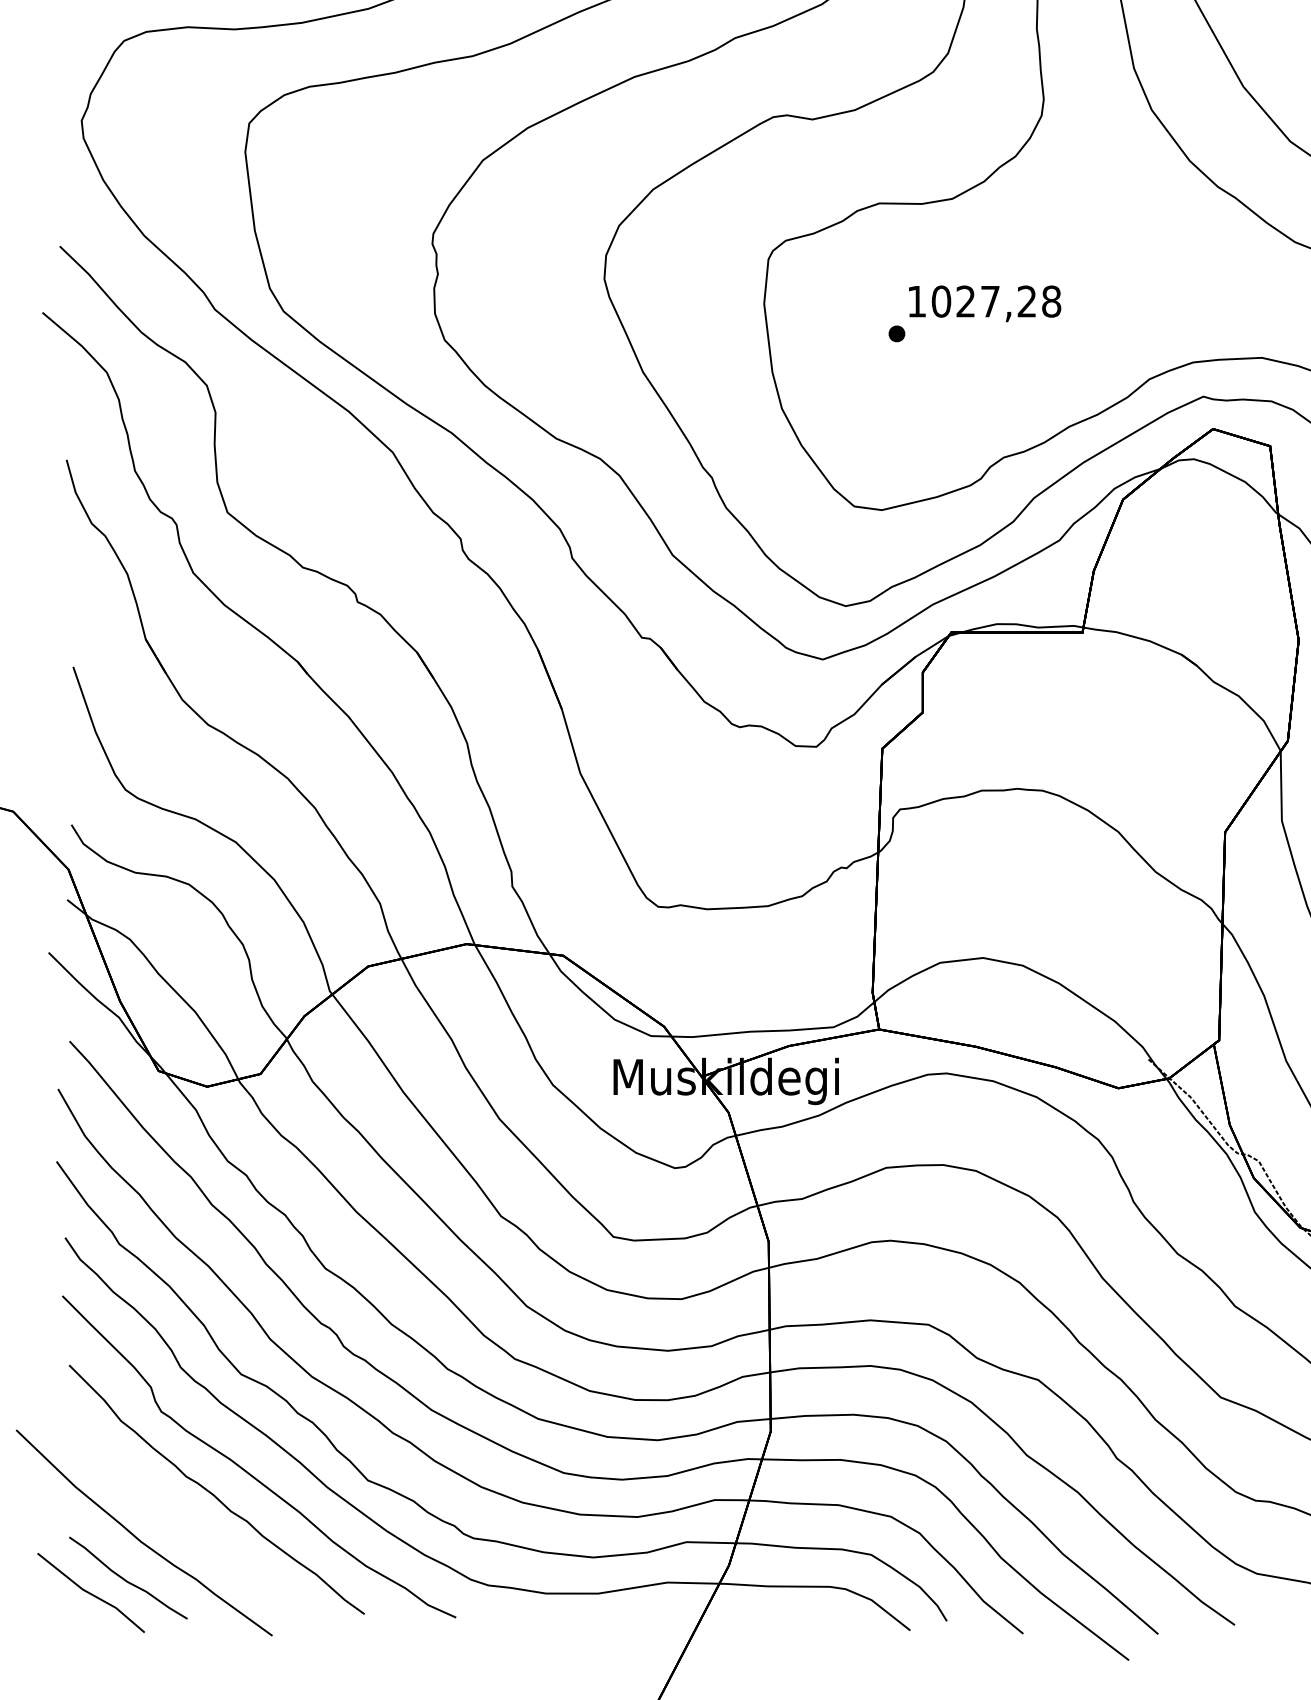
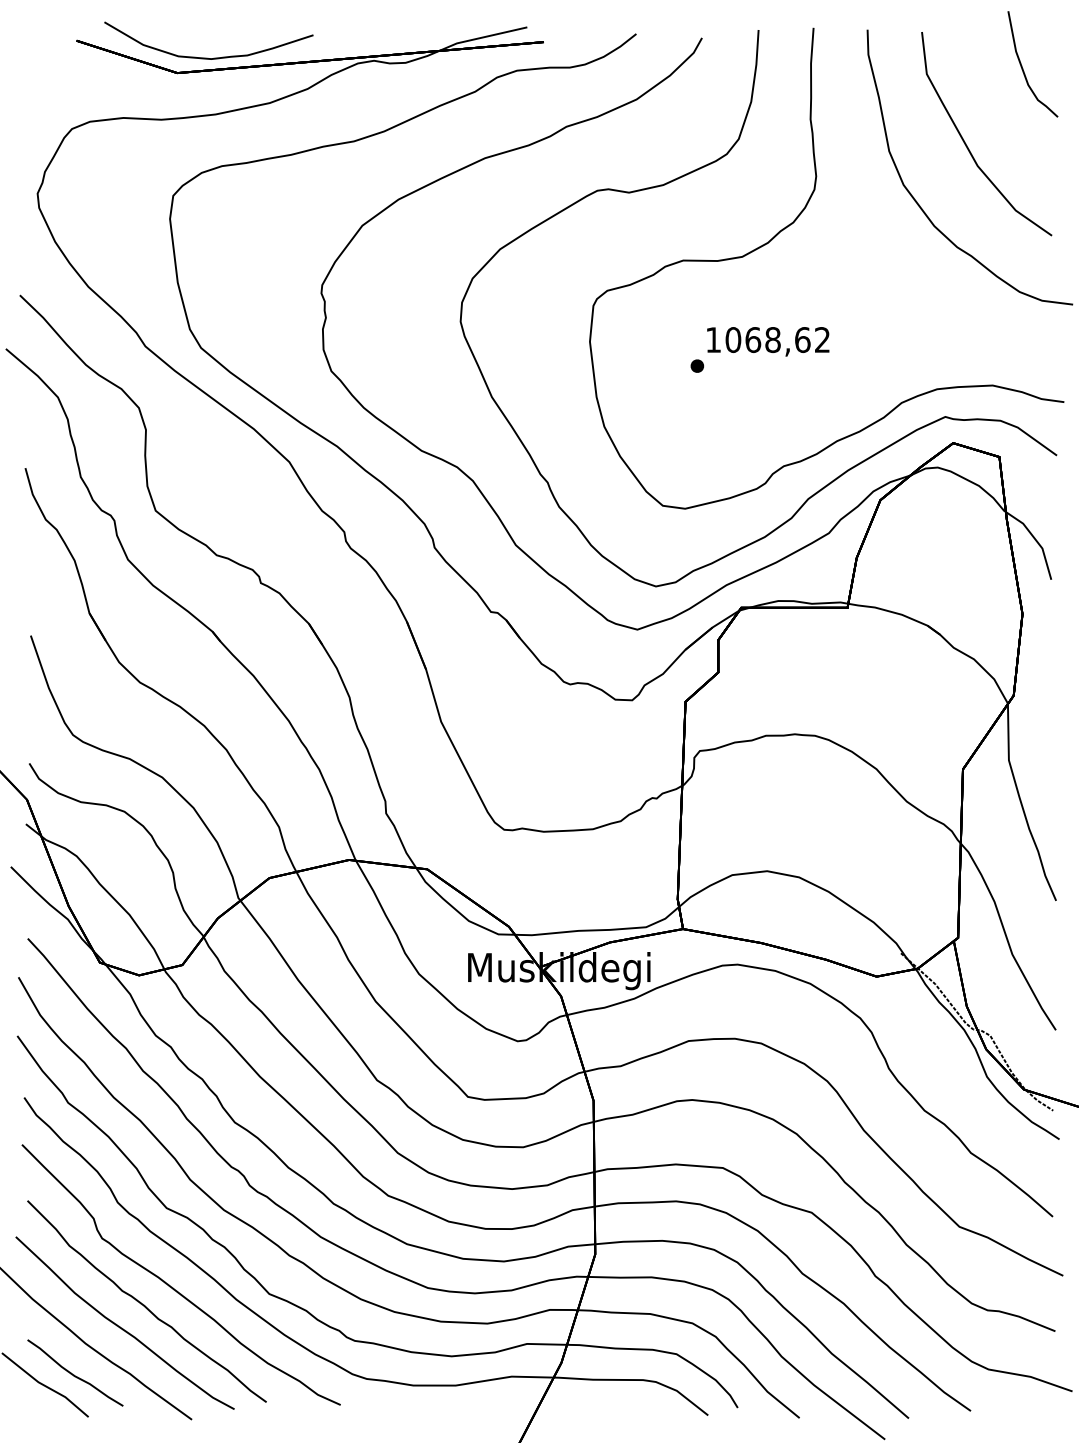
text: (1008, 302) -> (787, 340), 1027,28 -> 1068,62
part: (189, 1515) -> (124, 1322), added

